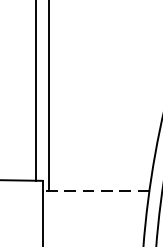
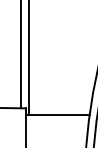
line: (95, 191) -> (57, 114), dashed -> solid

